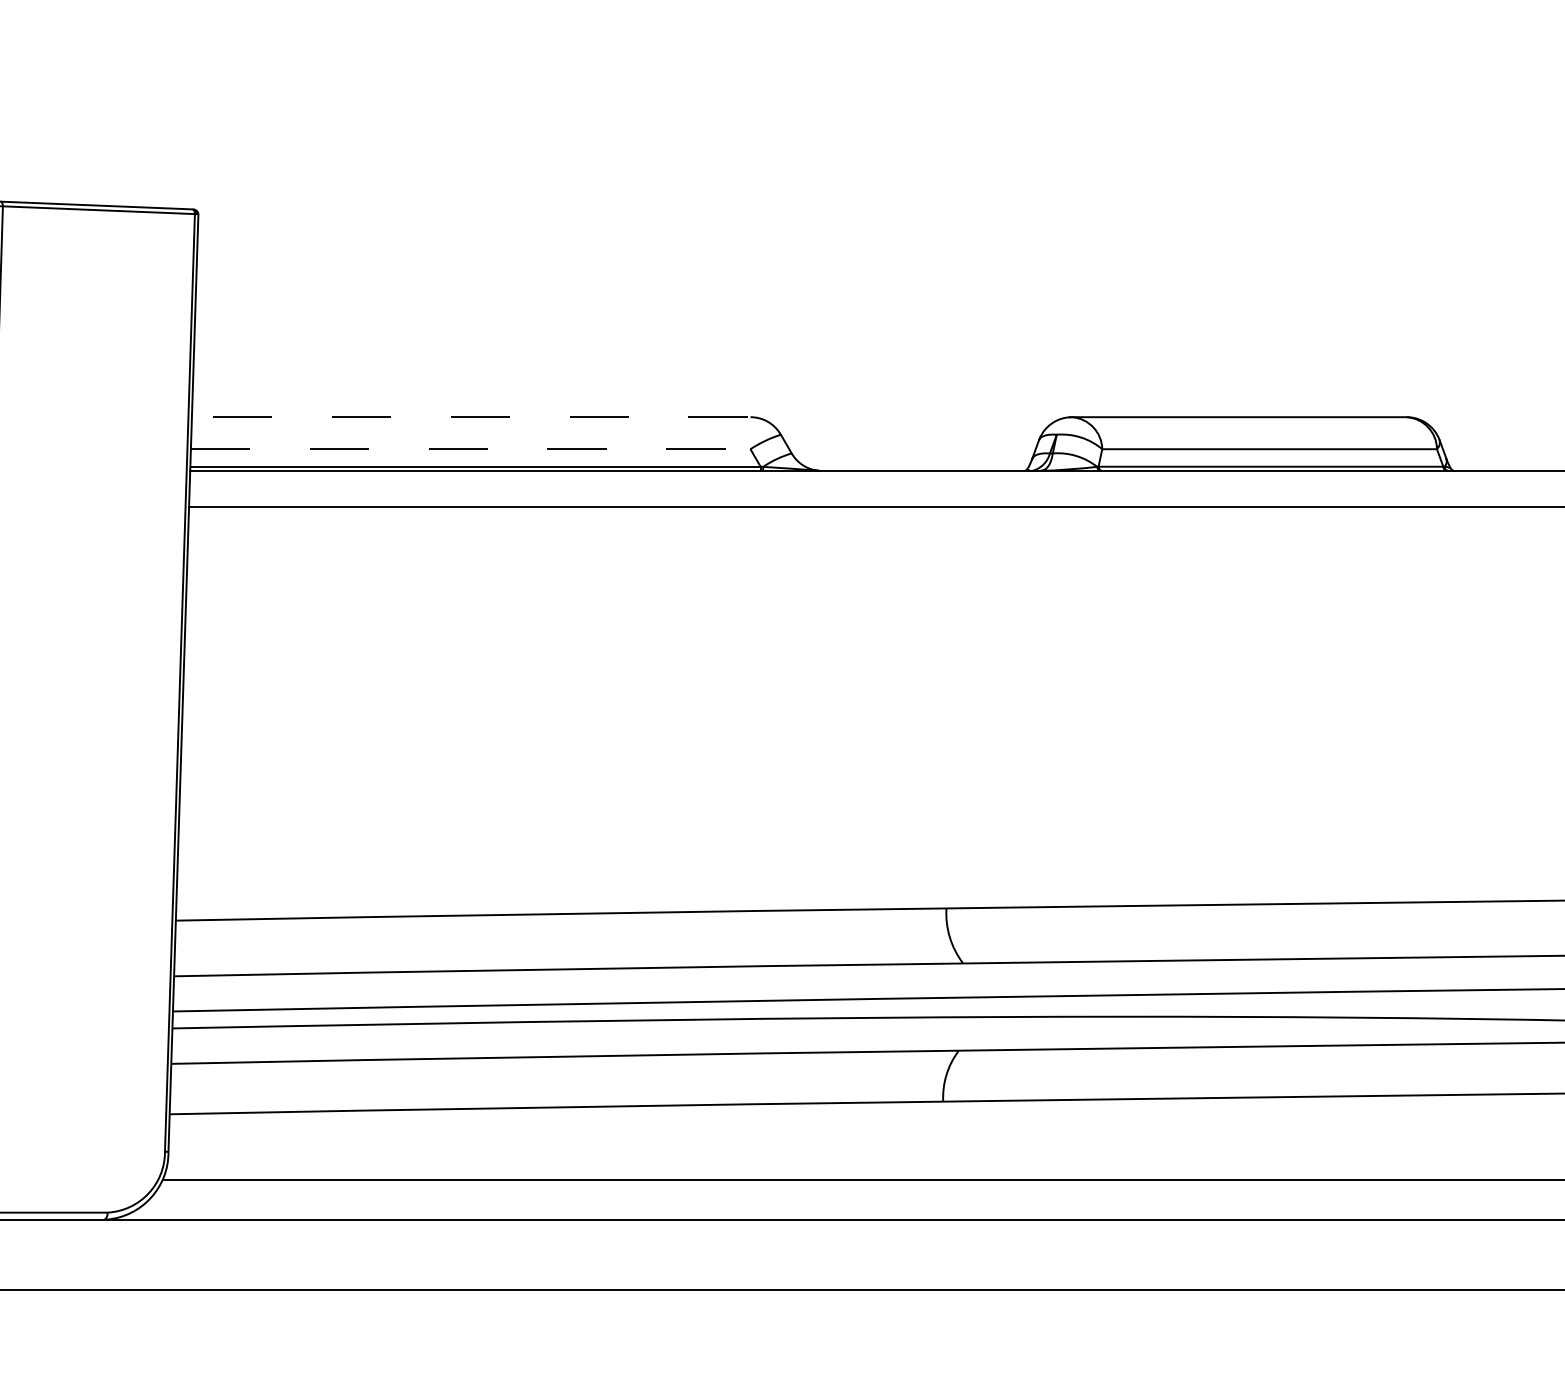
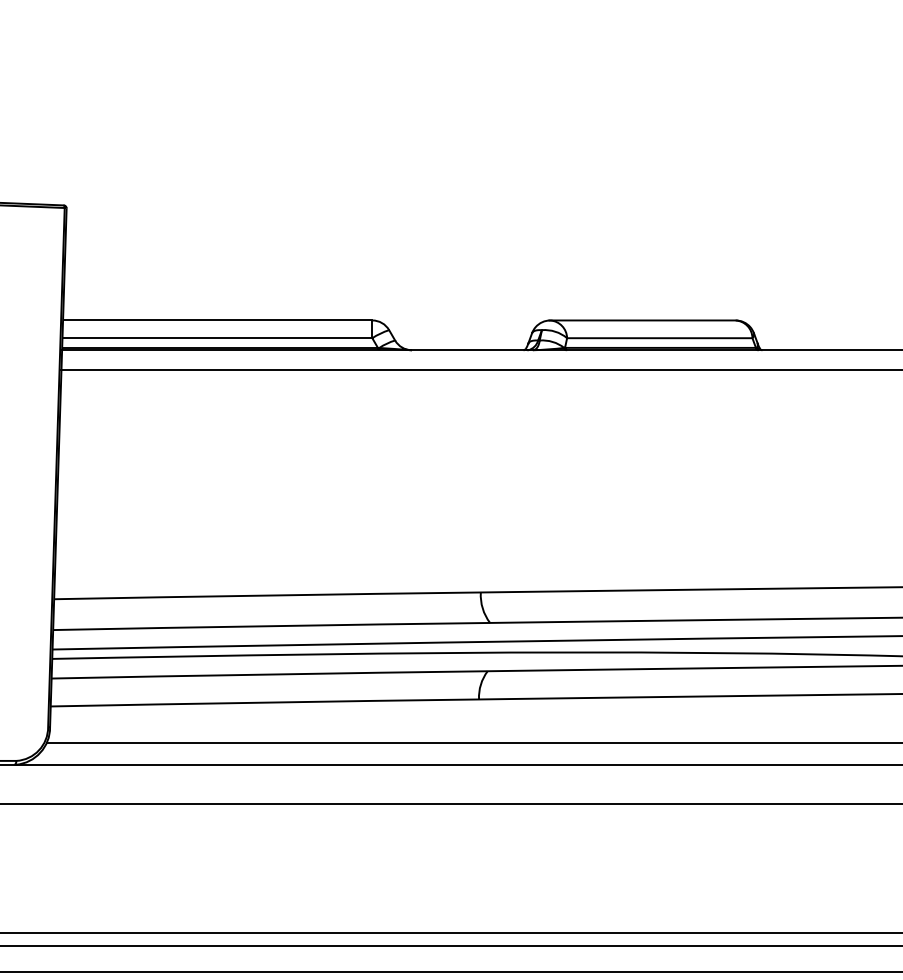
line: (750, 433) -> (372, 329), dashed -> solid

